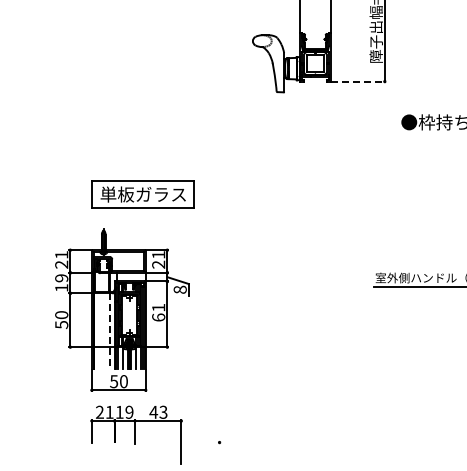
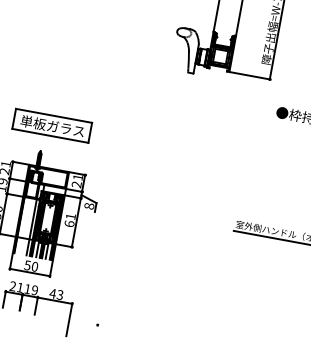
line: (359, 81) -> (250, 75), dashed -> solid
part: (142, 194) -> (51, 126), moved
line: (110, 331) -> (31, 227), dashed -> solid

